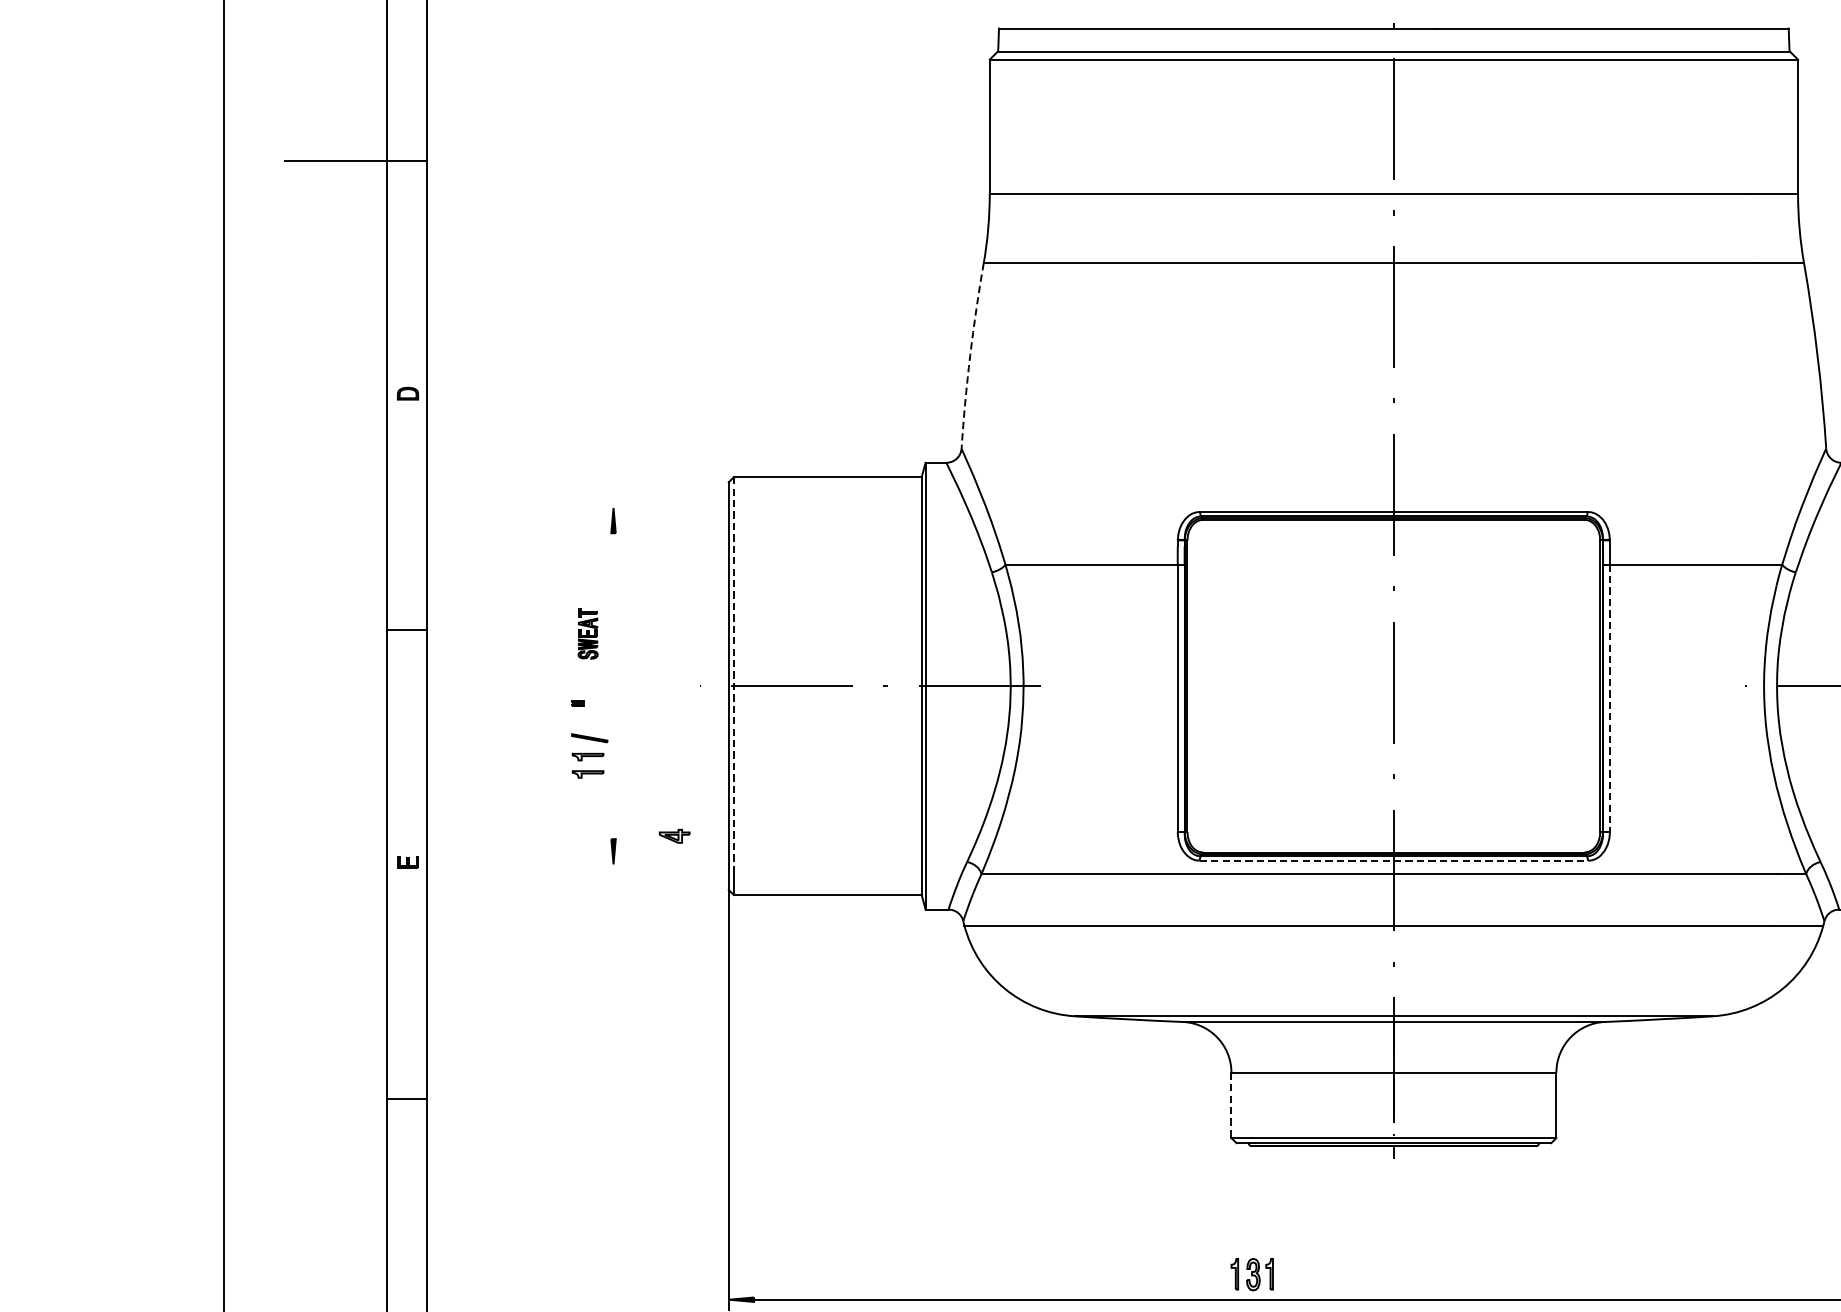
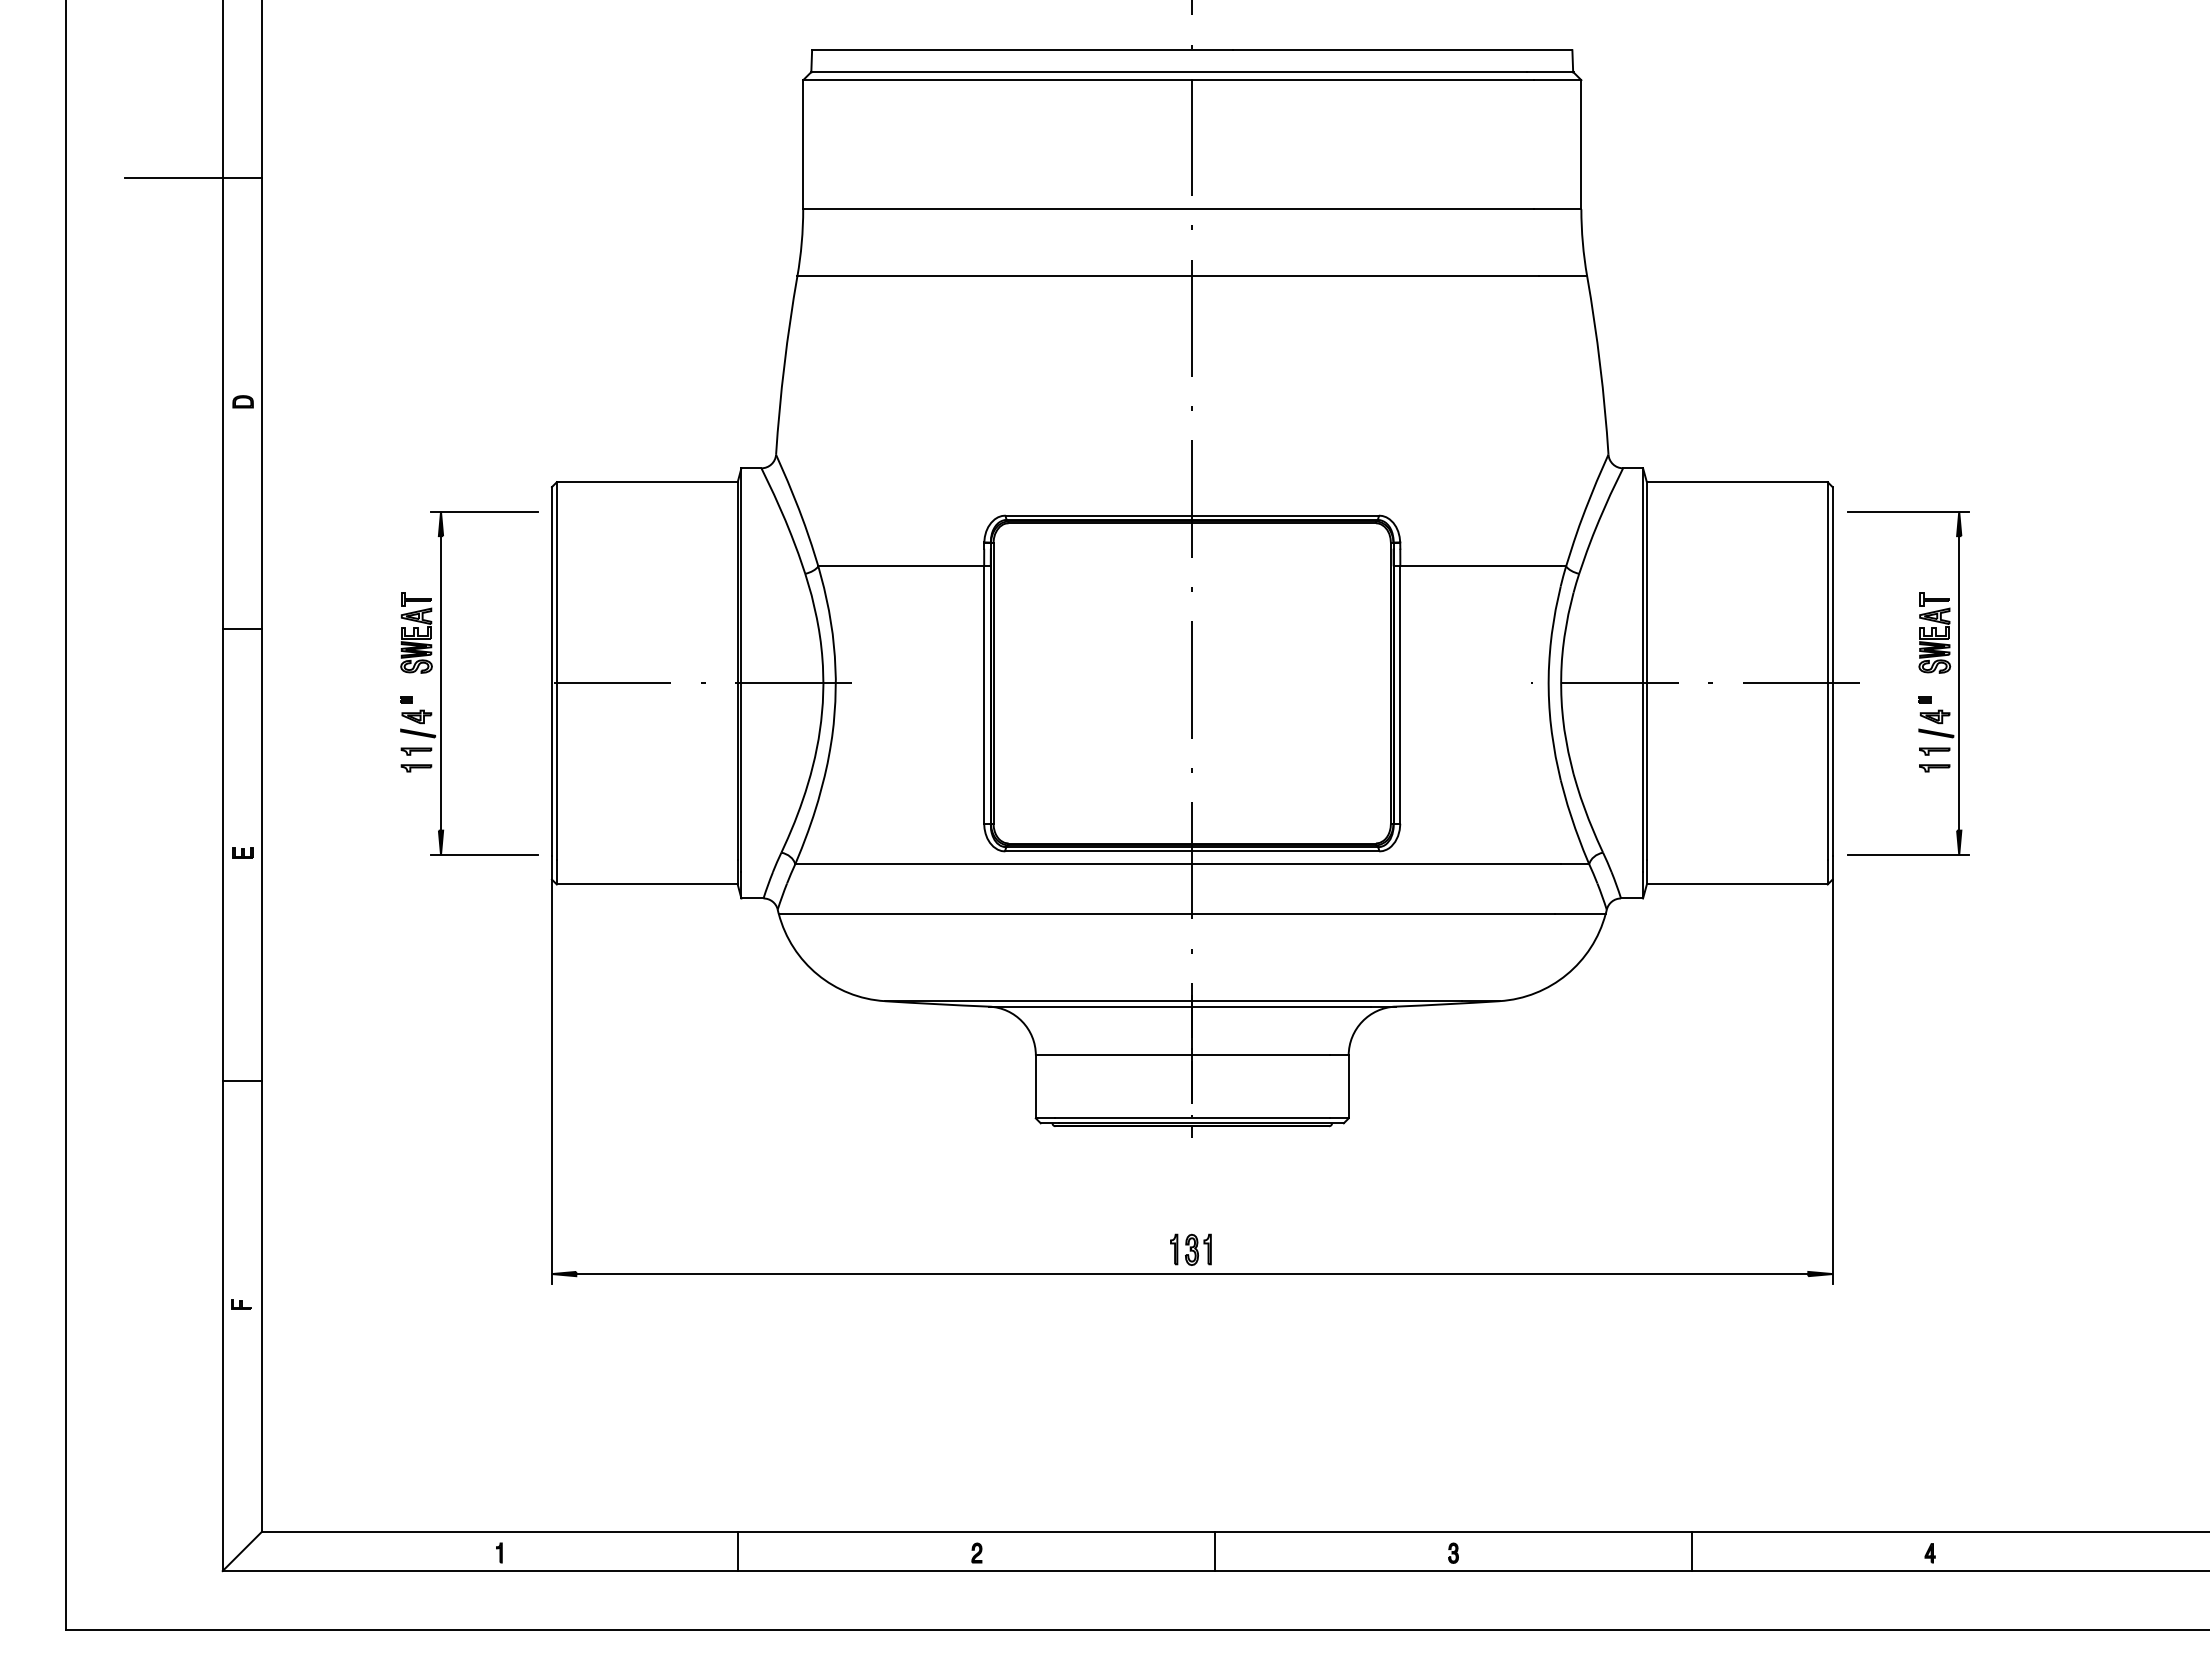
arc: (970, 356) -> (784, 365), dashed -> solid
line: (658, 507) -> (484, 511), added
part: (588, 633) -> (416, 632), size x1.67
line: (733, 673) -> (556, 671), dashed -> solid
line: (614, 686) -> (441, 683), added
line: (1610, 698) -> (1400, 695), dashed -> solid
part: (674, 835) -> (416, 716), moved
line: (1394, 860) -> (1192, 851), dashed -> solid
line: (658, 863) -> (484, 854), added
line: (1231, 1105) -> (1035, 1087), dashed -> solid
part: (1251, 1274) -> (1190, 1249), moved

